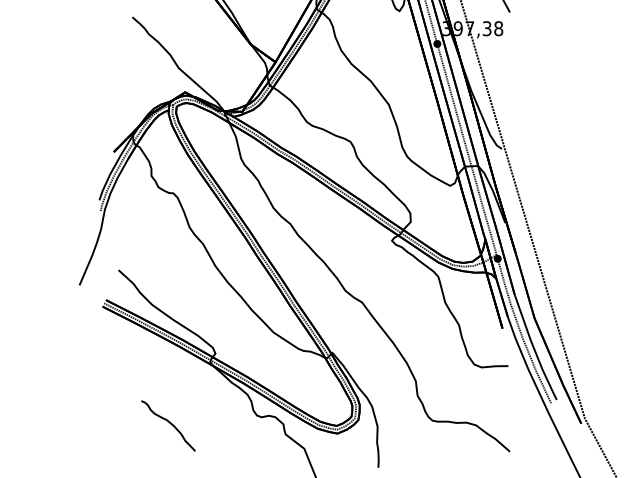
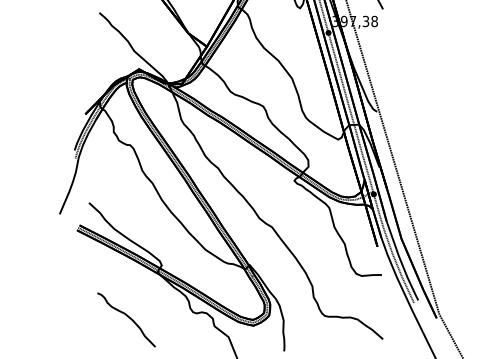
part: (168, 425) -> (126, 319), size x1.43

